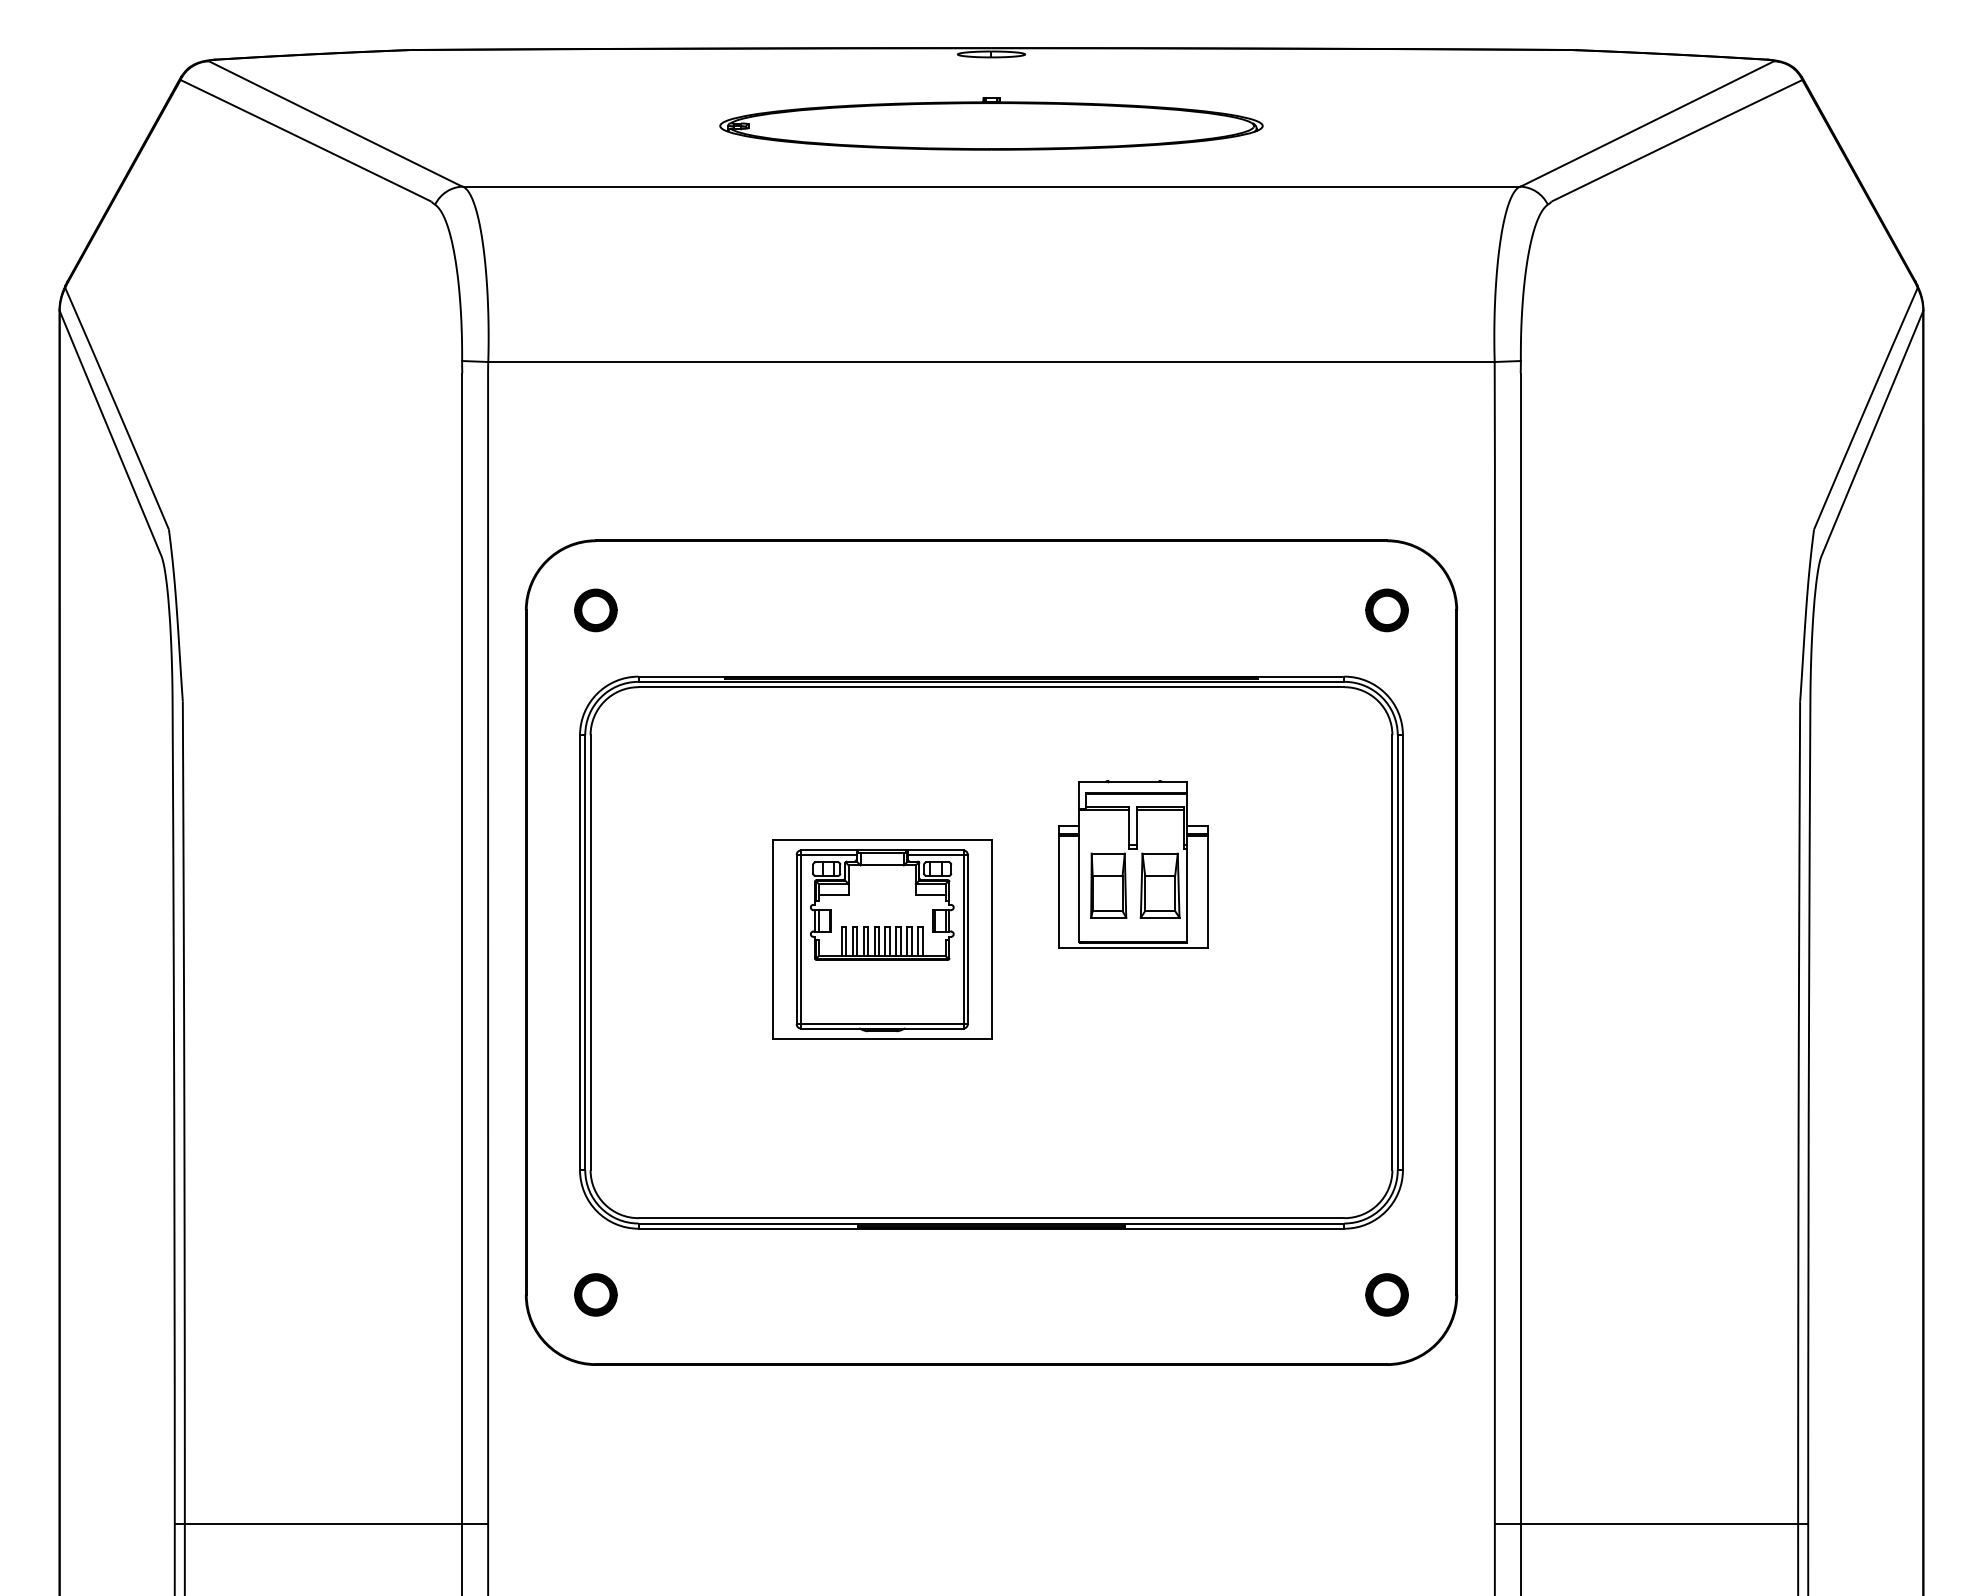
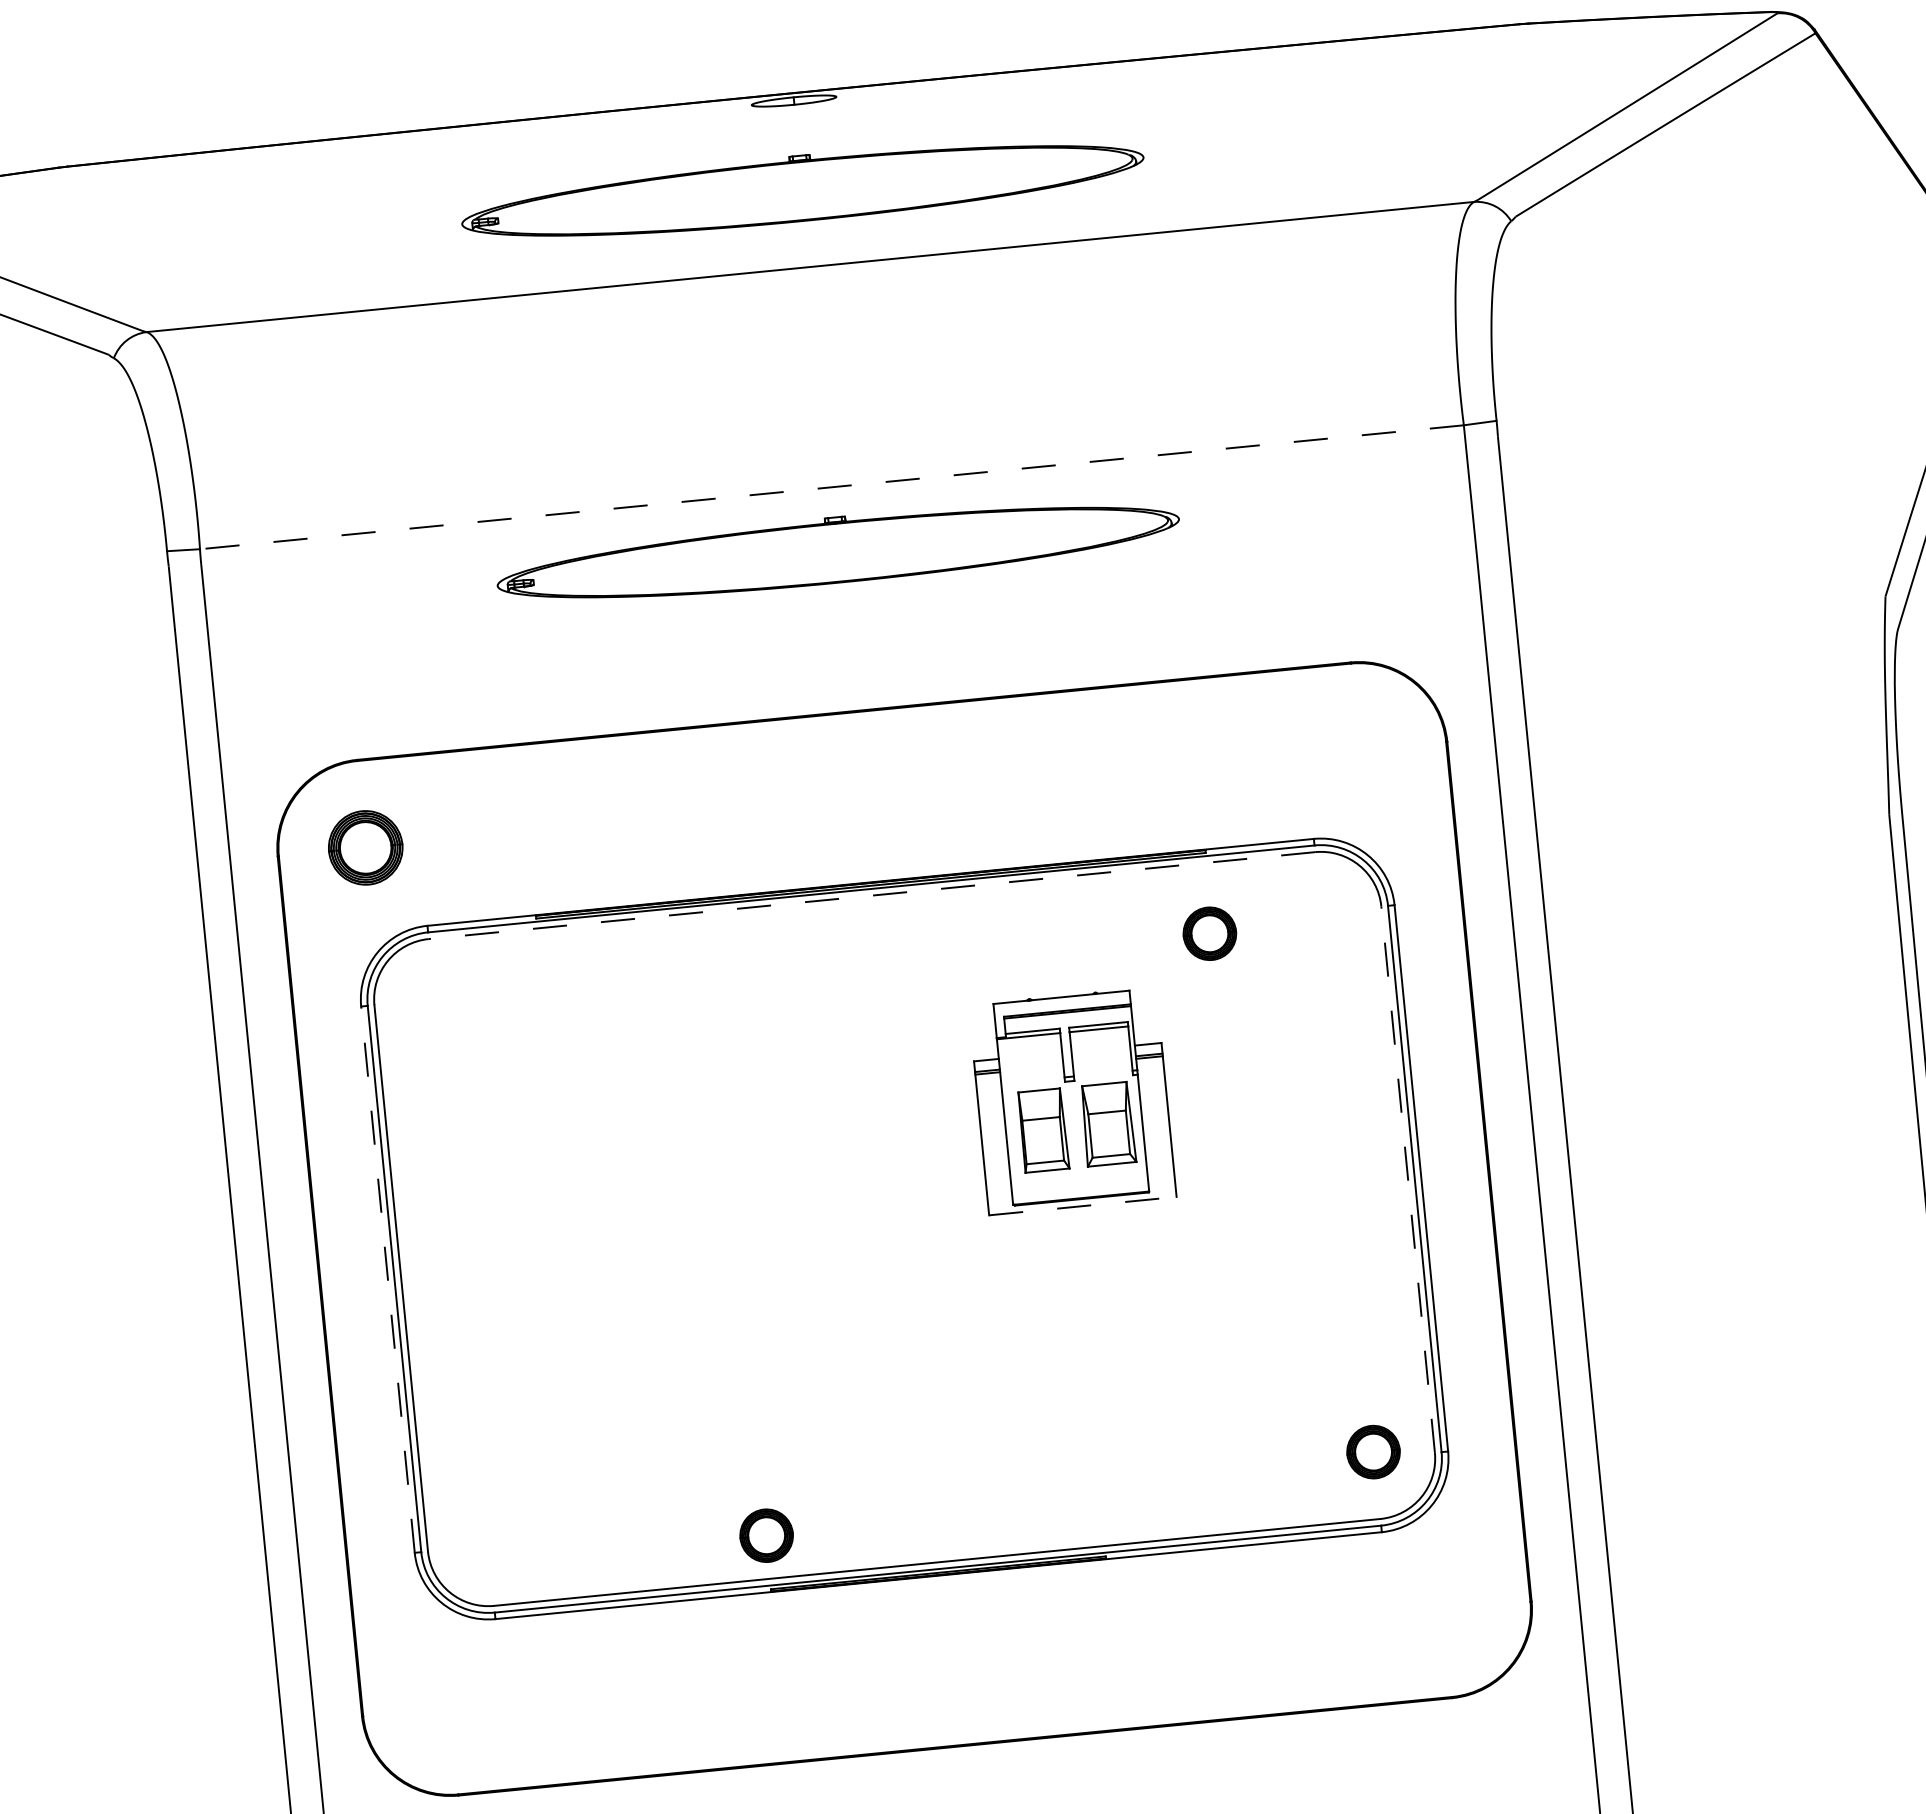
line: (990, 362) -> (830, 487), solid -> dashed
part: (991, 411) -> (838, 549), added
part: (595, 610) -> (365, 848), size x1.4
part: (1386, 610) -> (1209, 933), moved
line: (991, 687) -> (872, 896), solid -> dashed
part: (882, 939) -> (766, 1225), removed
line: (1133, 948) -> (1082, 1206), solid -> dashed
line: (580, 952) -> (388, 1279), solid -> dashed
line: (1392, 952) -> (1408, 1179), solid -> dashed
part: (595, 1294) -> (766, 1535), moved
part: (1386, 1294) -> (1372, 1451), moved

